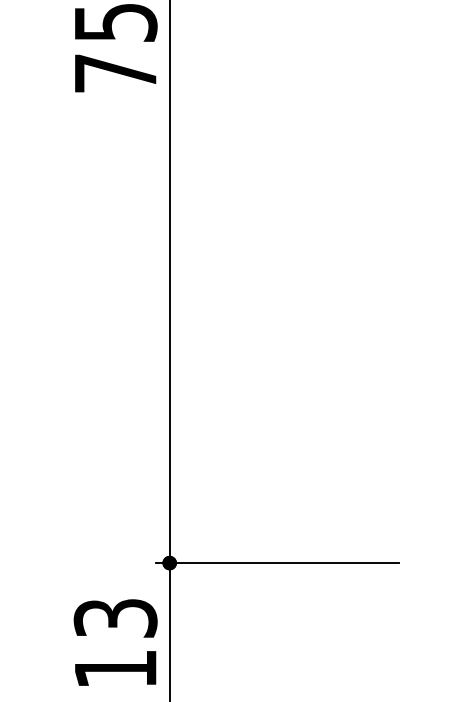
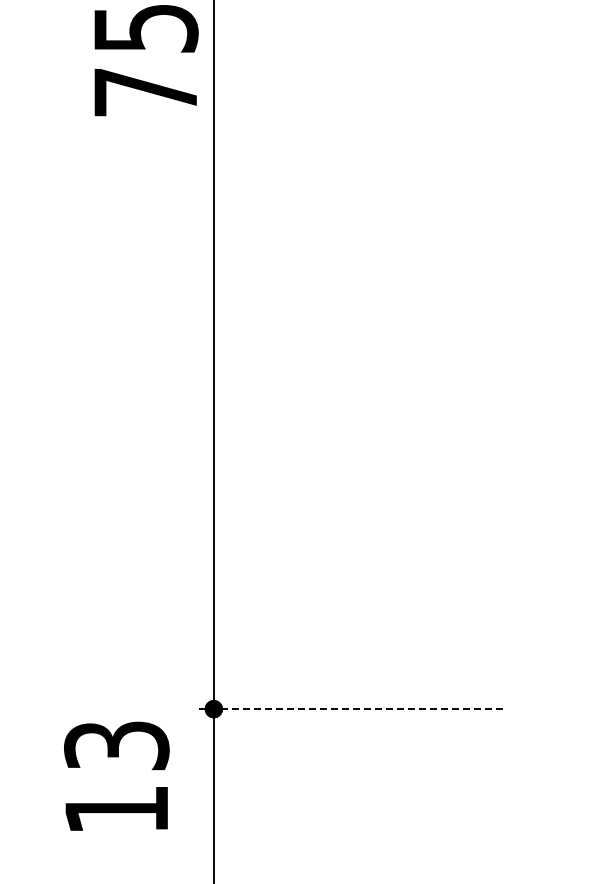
line: (277, 563) -> (349, 709), solid -> dashed
text: (115, 641) -> (116, 775), moved

